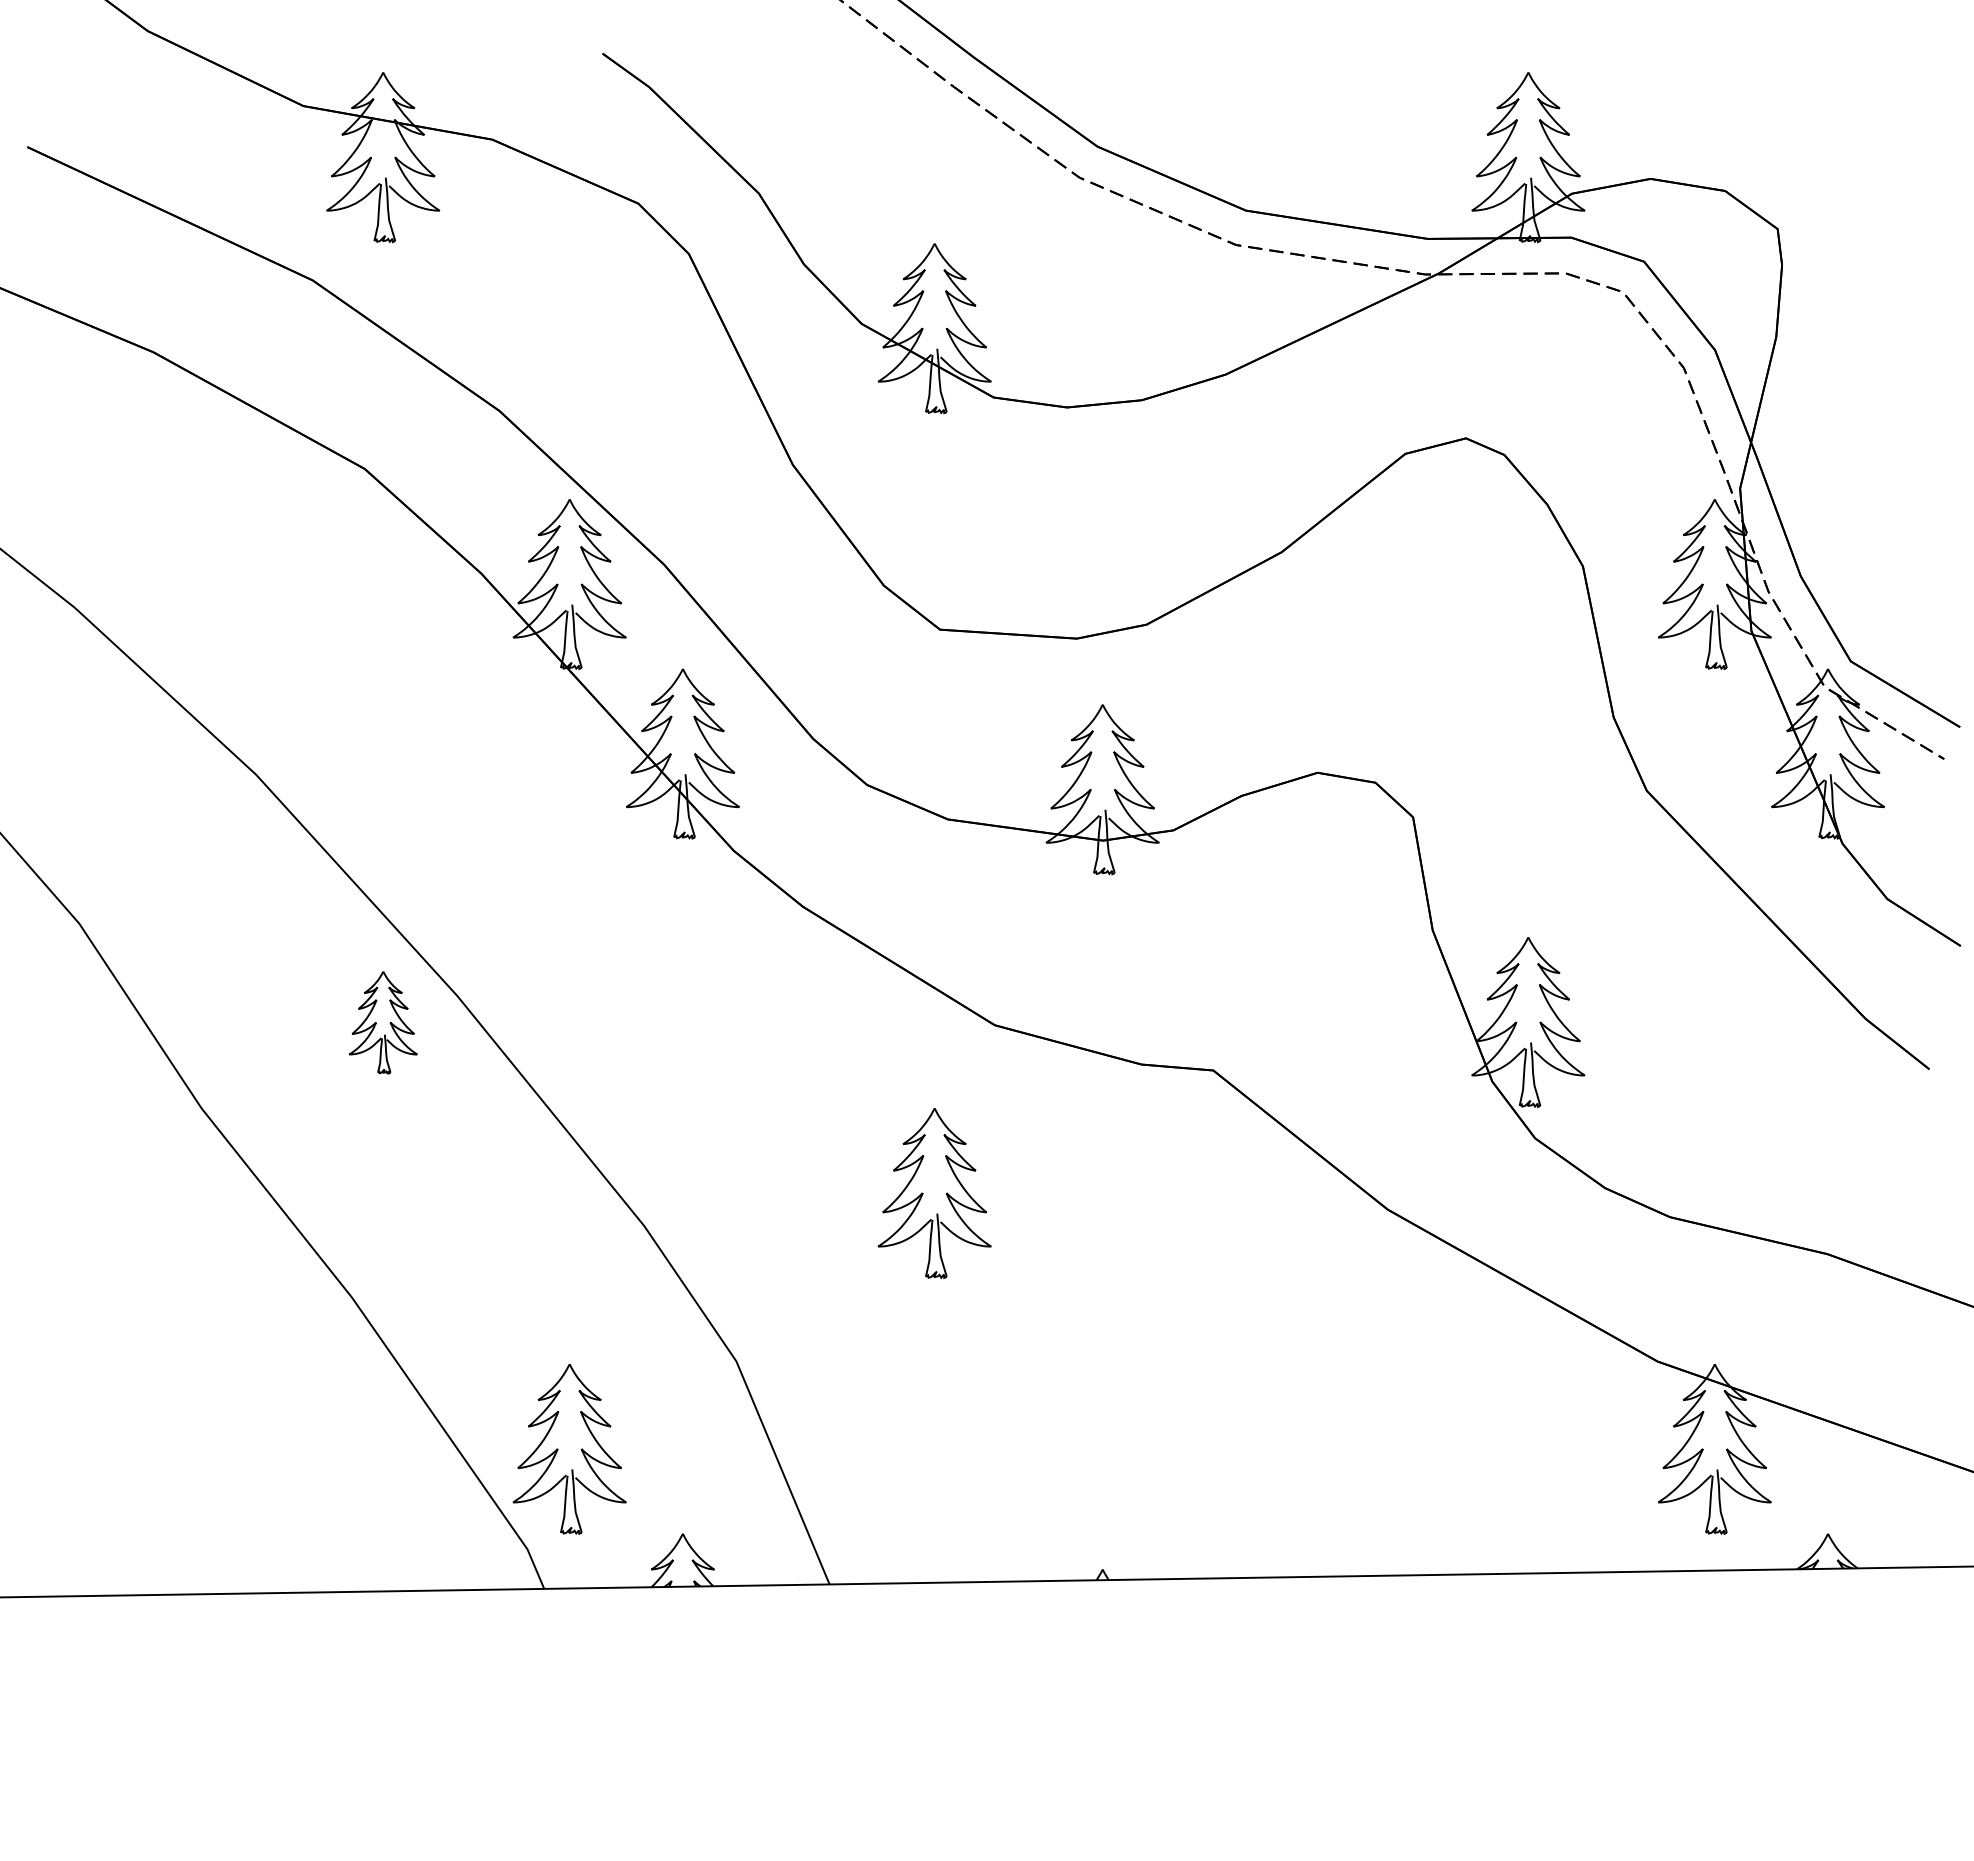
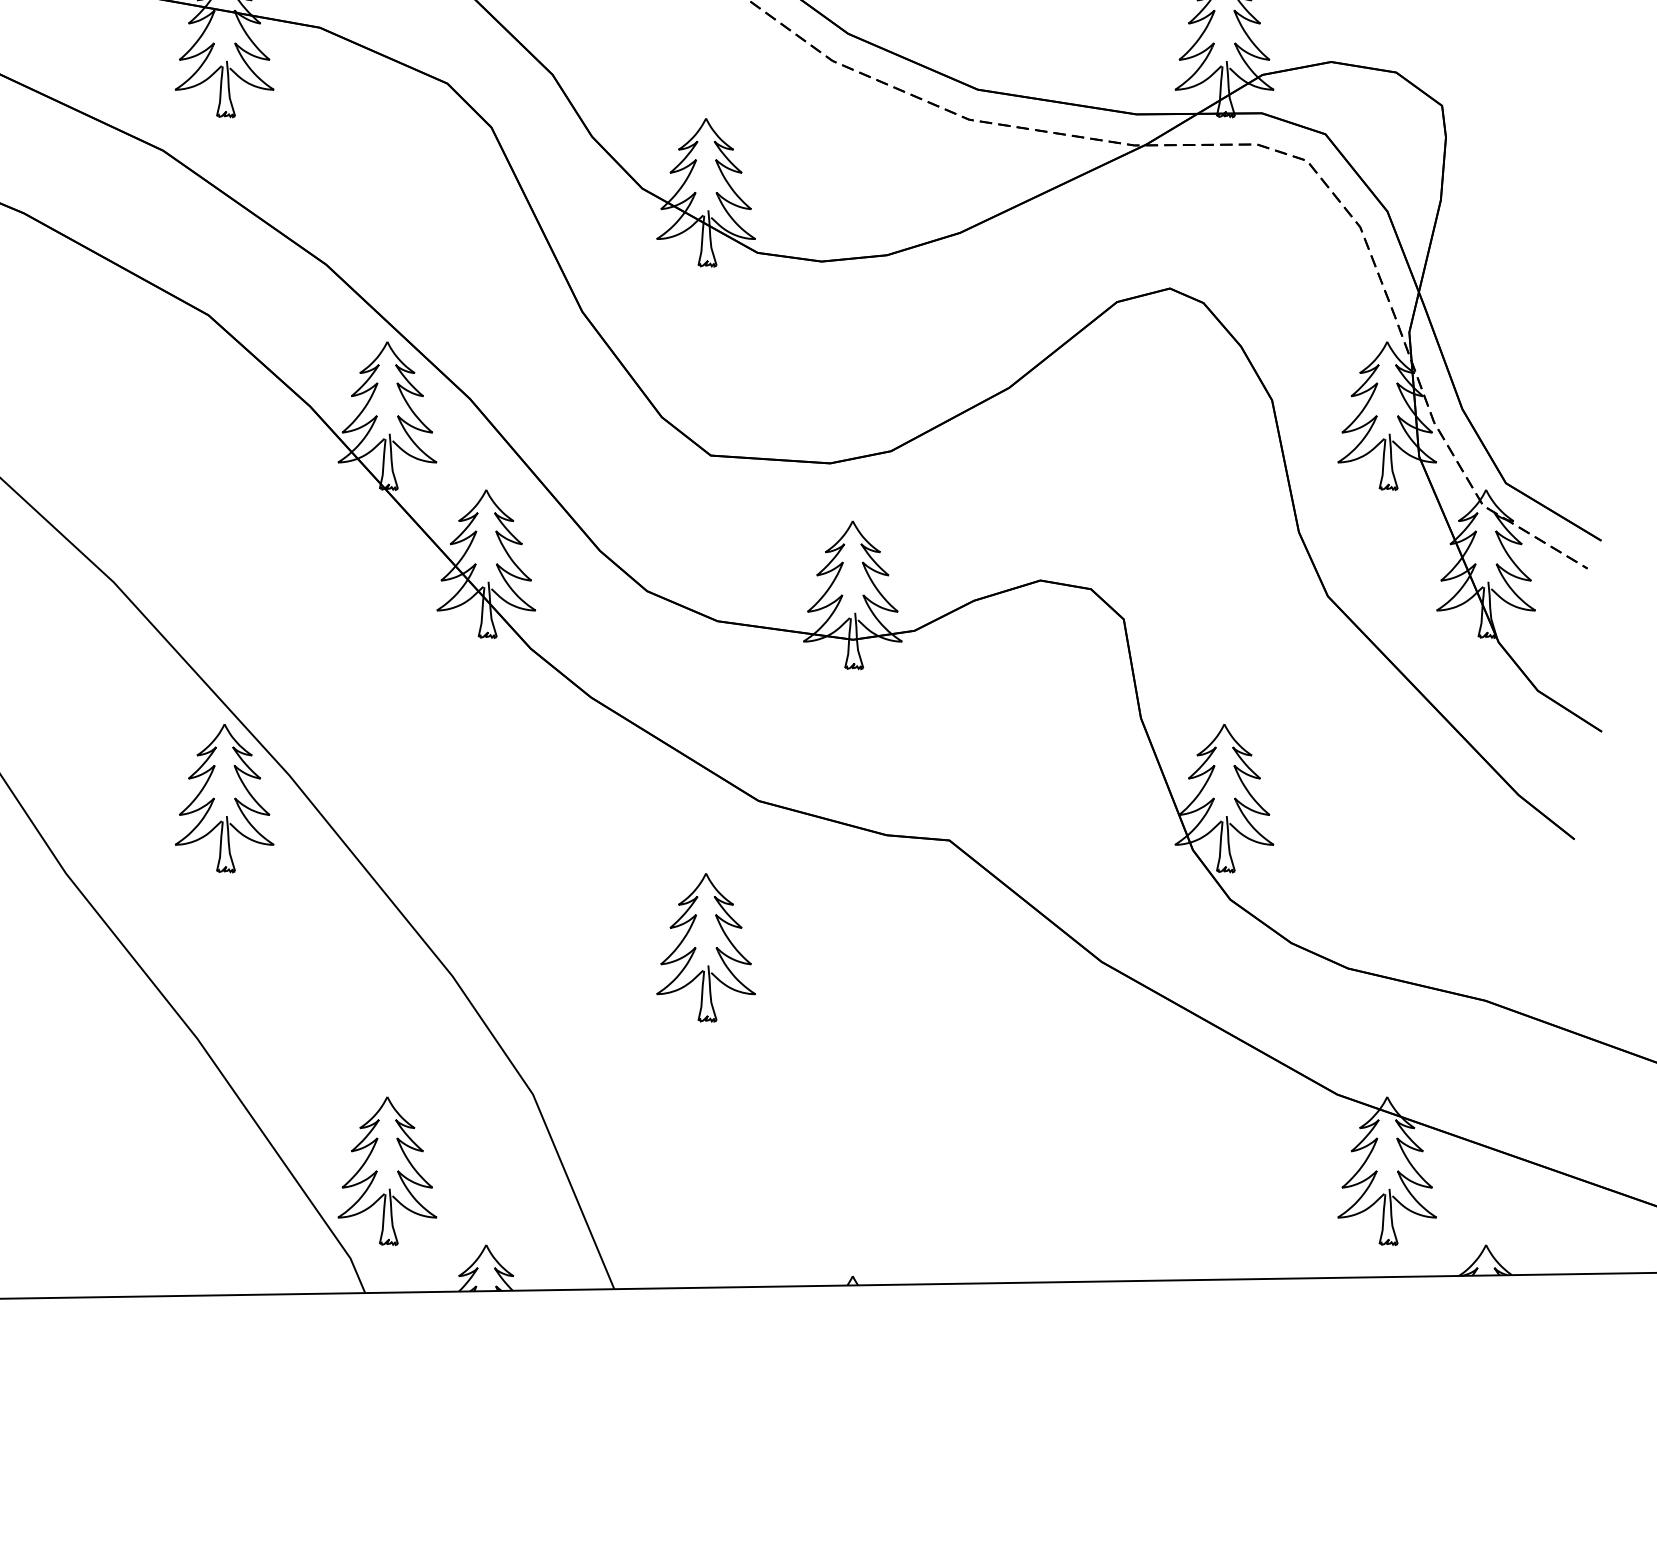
part: (383, 1022) -> (224, 798), size x1.67

